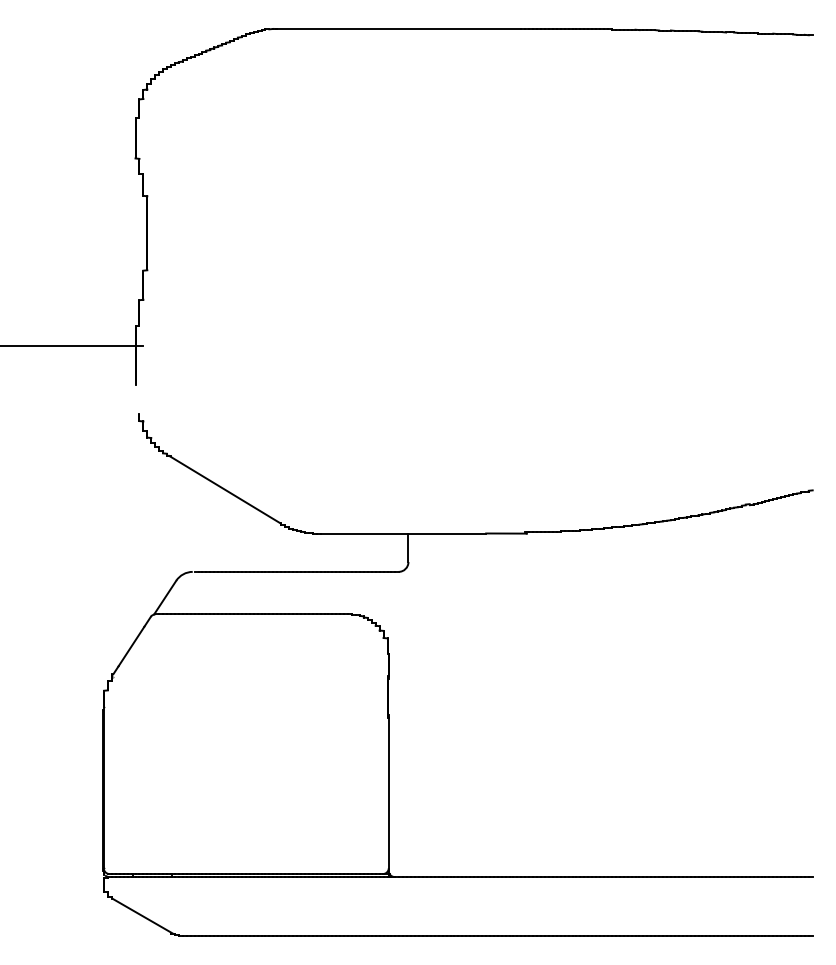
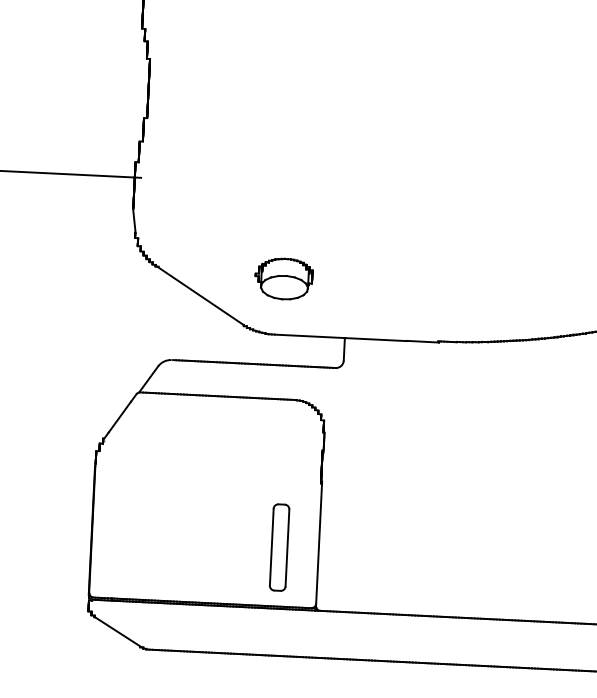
line: (137, 399) -> (134, 220), added
part: (328, 463) -> (283, 279), added
part: (339, 800) -> (279, 547), added

